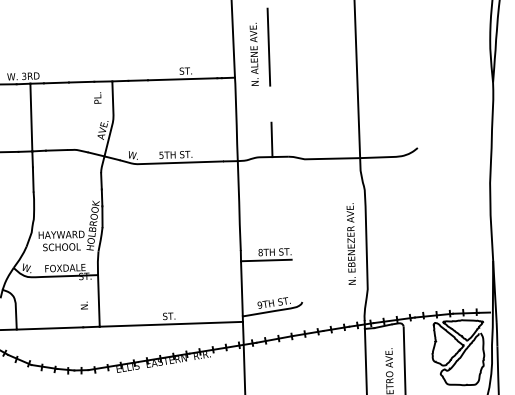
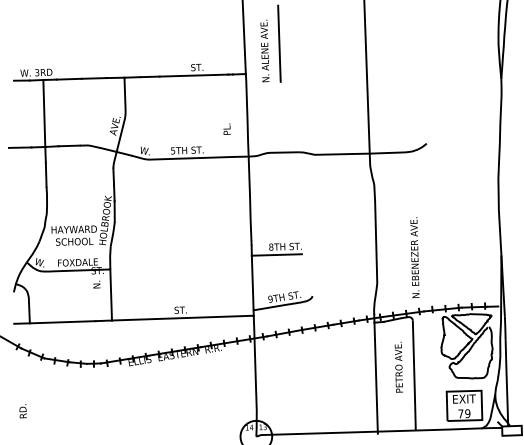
text: (97, 97) -> (226, 128), moved
line: (271, 139) -> (282, 135), removed
text: (350, 243) -> (414, 257), moved
text: (84, 305) -> (96, 284), moved

